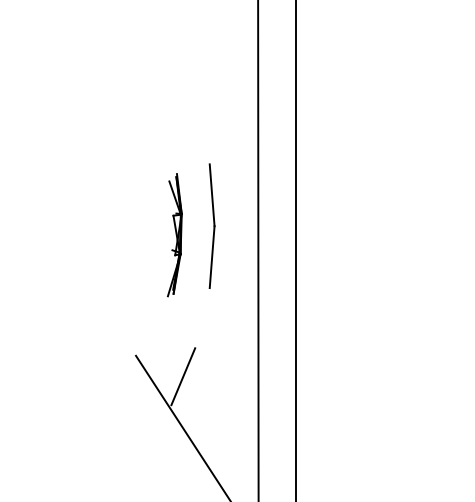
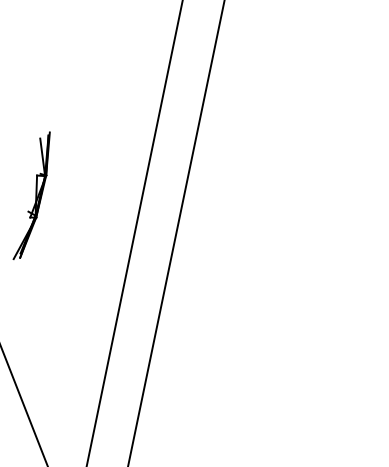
part: (211, 225) -> (93, 185), removed
part: (174, 235) -> (33, 196), moved
line: (183, 376) -> (30, 338), removed

